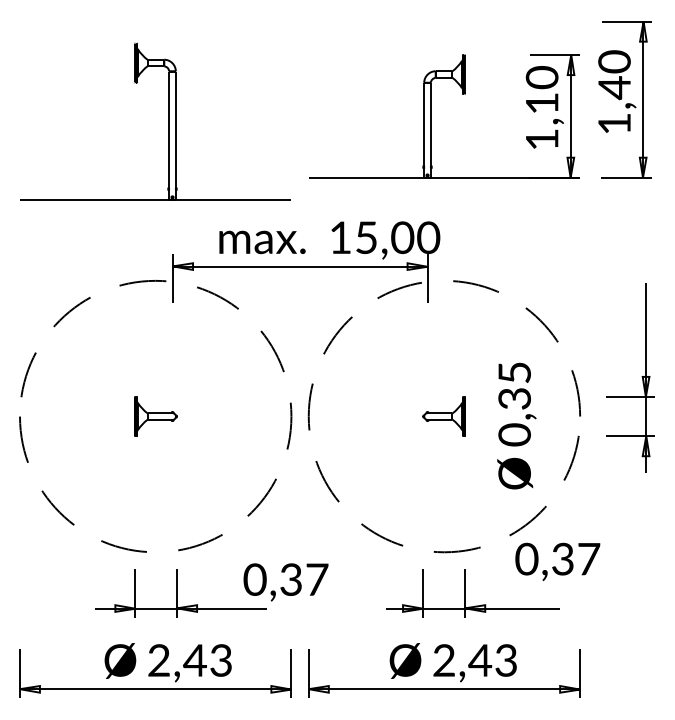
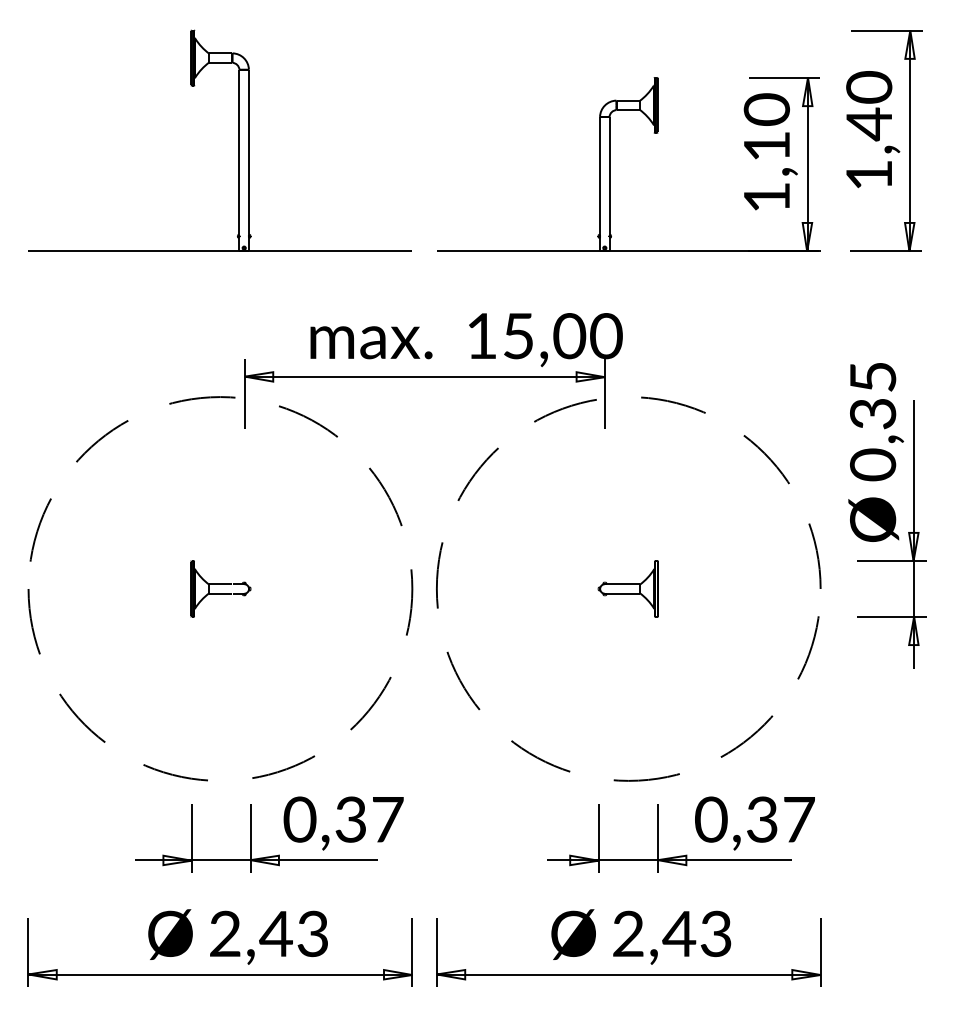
part: (168, 121) -> (238, 140), moved
text: (516, 426) -> (875, 452), moved
text: (557, 561) -> (754, 823), moved
text: (285, 582) -> (343, 823), moved

